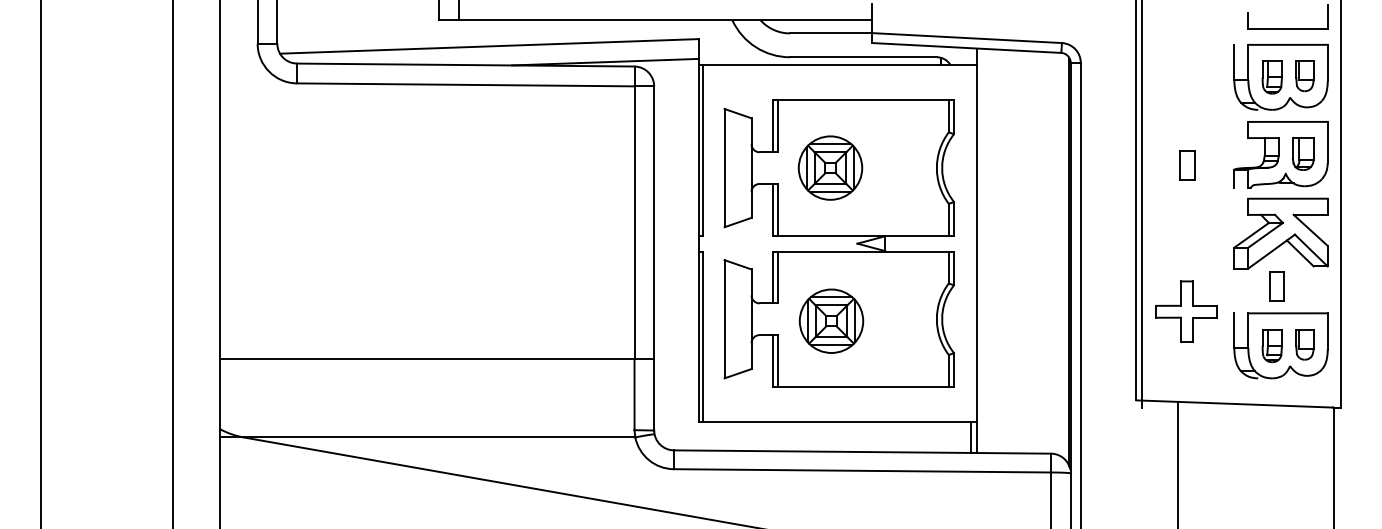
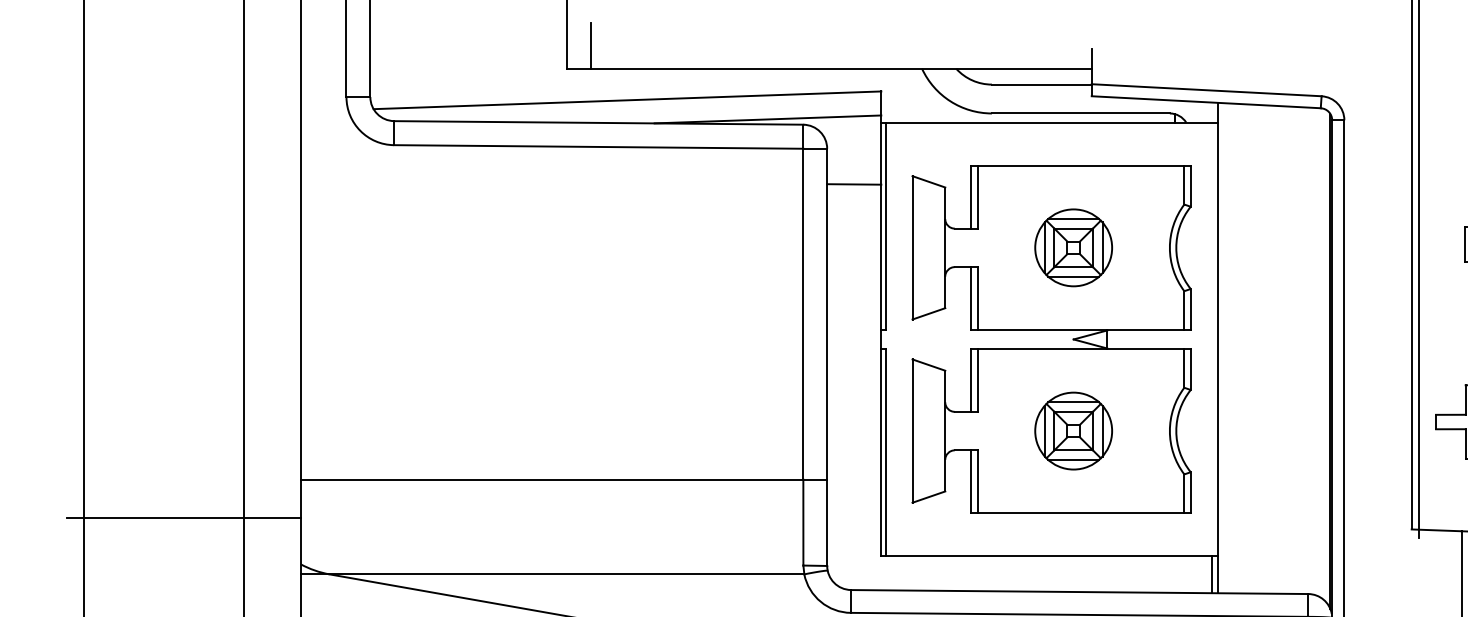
line: (676, 115) -> (854, 184), added
part: (830, 167) -> (1073, 247), moved
part: (831, 320) -> (1073, 430), moved
line: (123, 390) -> (183, 517), added

